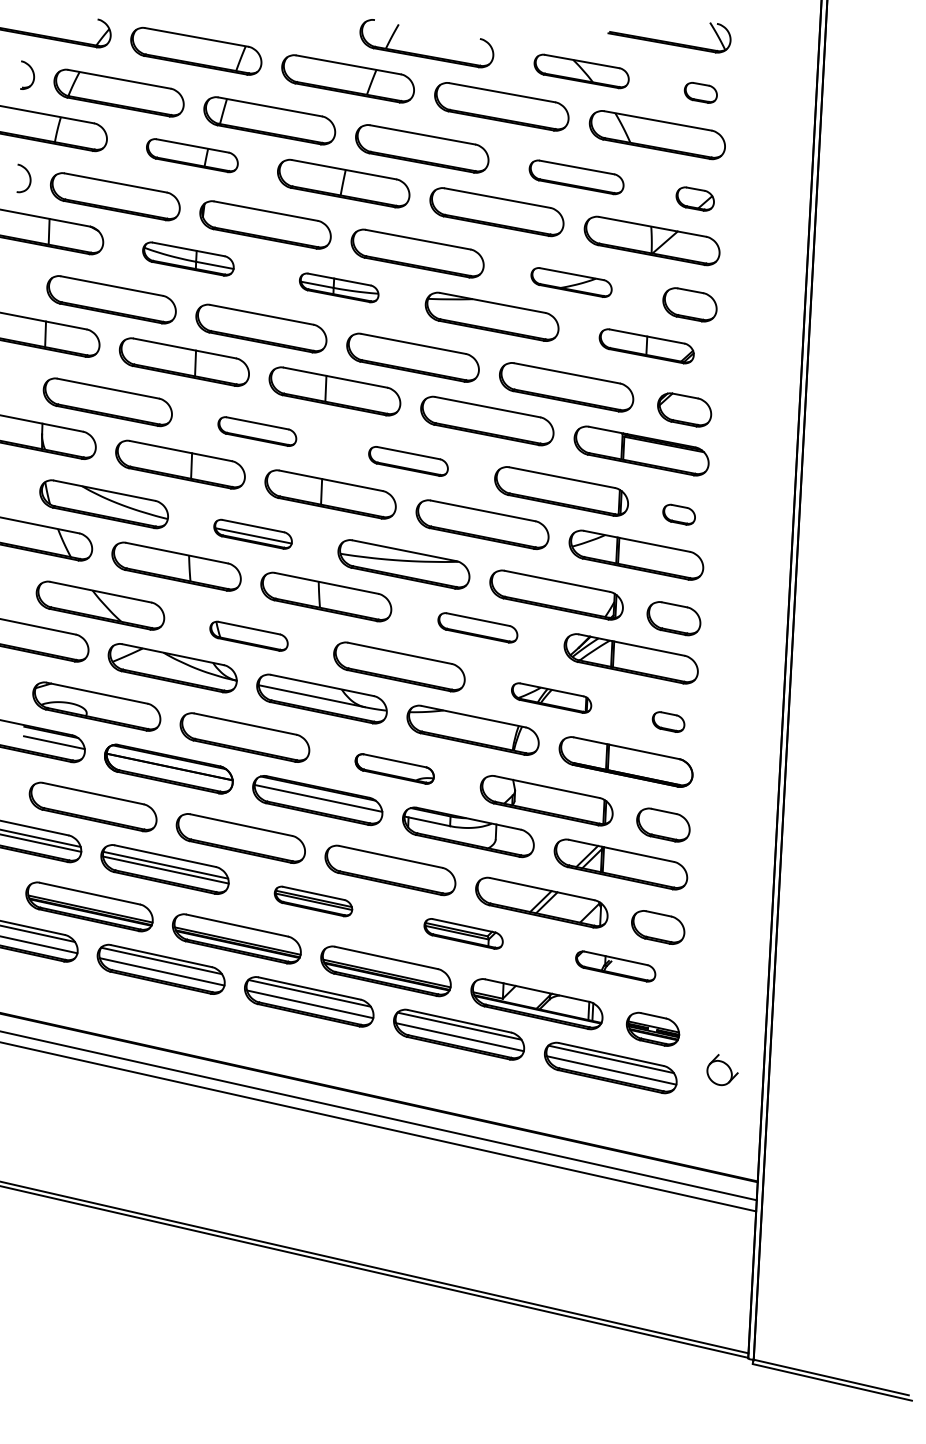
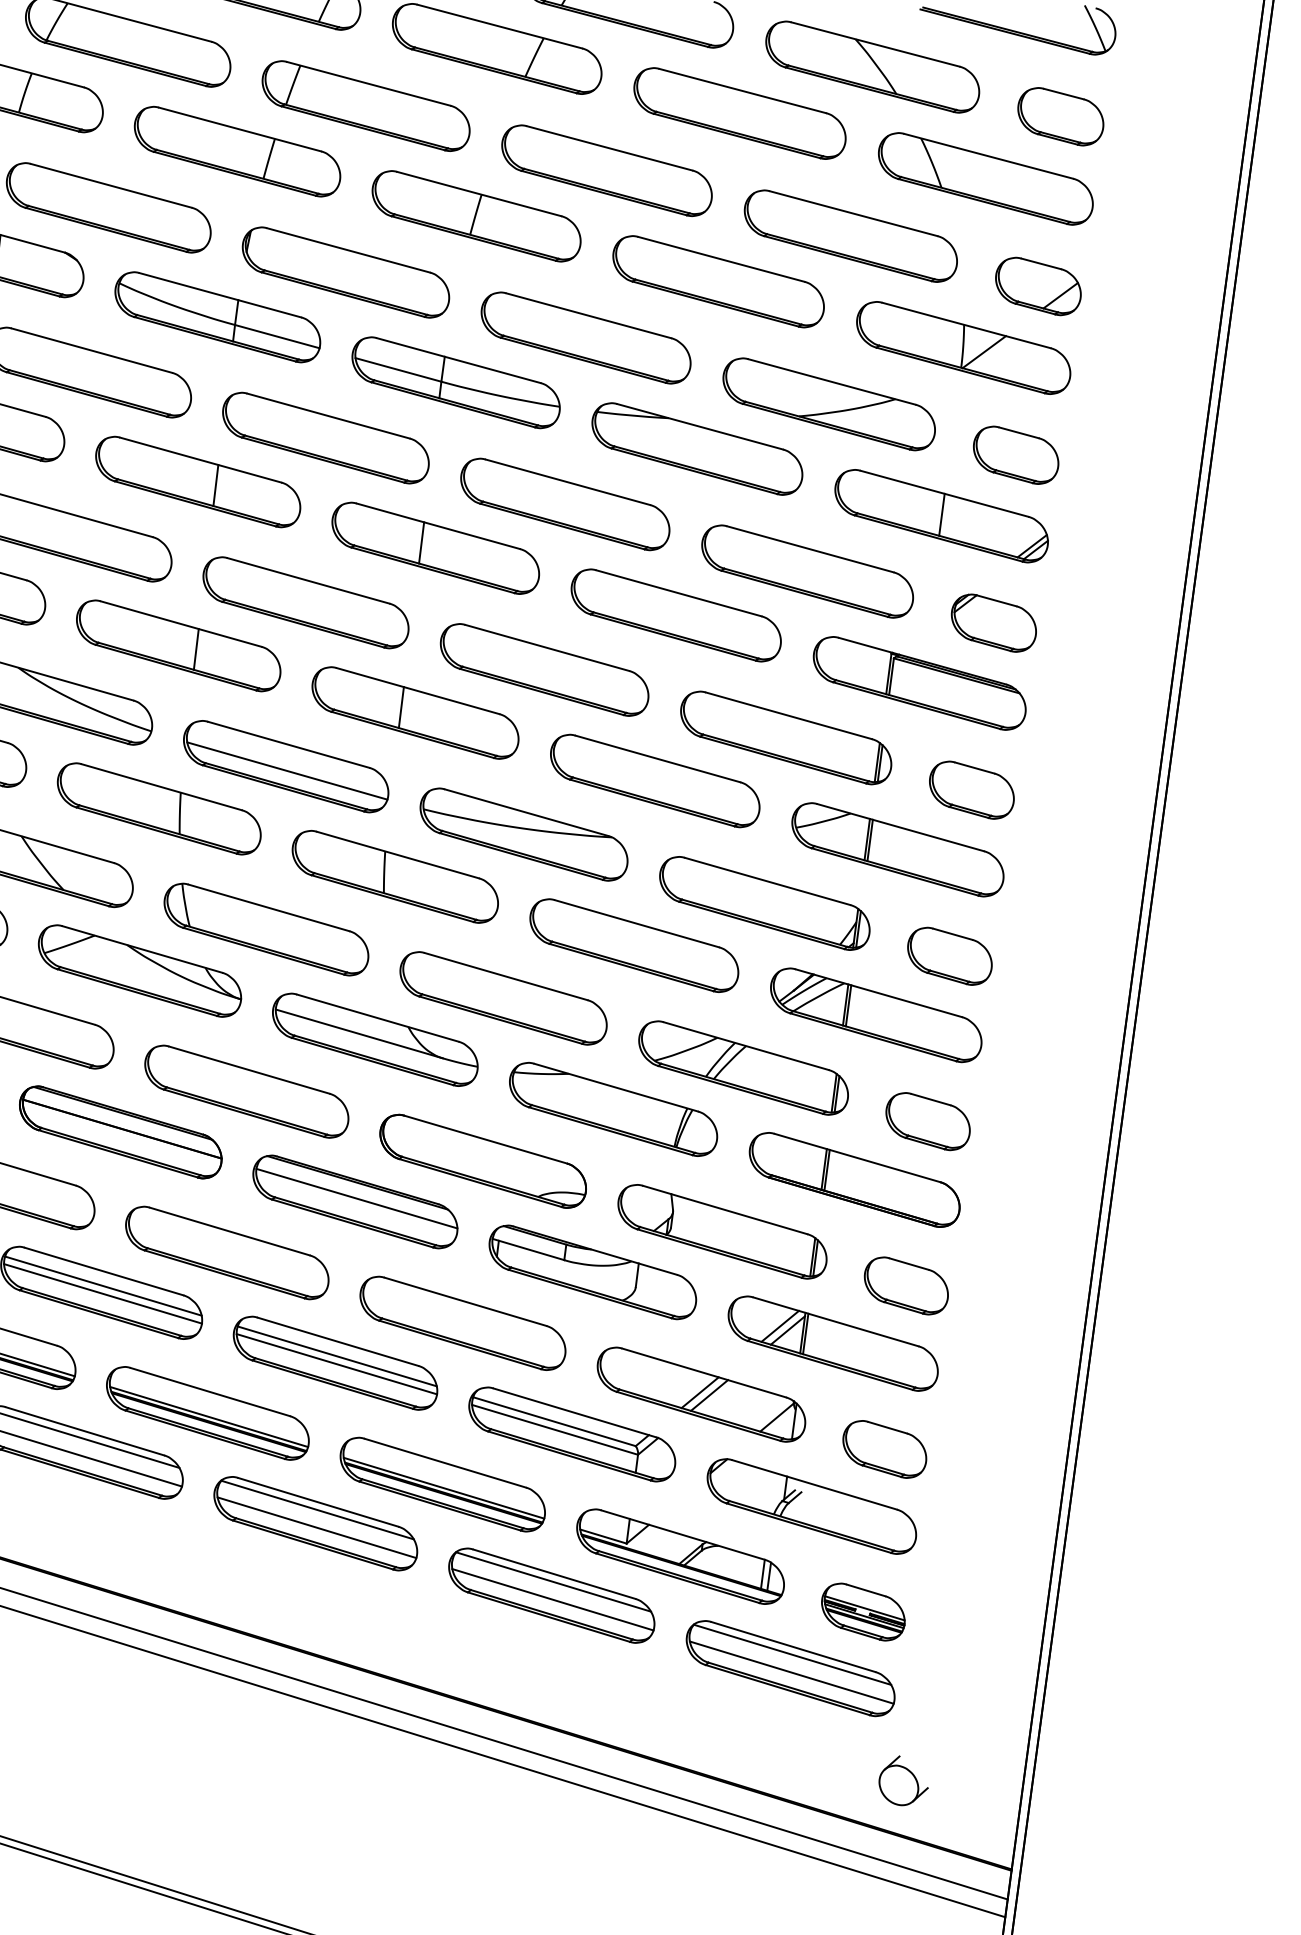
part: (581, 71) -> (872, 67), size x1.43
part: (700, 92) -> (1060, 116), size x1.67
part: (192, 155) -> (237, 151), size x1.43
part: (576, 177) -> (850, 236), size x1.43
part: (694, 198) -> (1037, 285), size x1.43
part: (188, 258) -> (218, 316), size x1.43
part: (571, 282) -> (829, 404), size x1.67
part: (338, 287) -> (454, 382), size x1.67
part: (646, 346) -> (941, 516), size x1.43
part: (257, 431) -> (306, 602), size x1.67
part: (408, 461) -> (544, 670), size x1.67
part: (678, 514) -> (970, 789), size x1.67
part: (252, 534) -> (285, 767), size x1.67
part: (477, 627) -> (633, 945), size x1.67
part: (248, 636) -> (265, 930), size x1.67
part: (551, 697) -> (743, 1066), size x1.67
part: (668, 721) -> (927, 1120), size x1.67
part: (394, 768) -> (482, 1160), size x1.67
part: (313, 901) -> (335, 1363), size x1.67
part: (463, 933) -> (571, 1433), size x1.67
part: (615, 966) -> (811, 1506), size x1.67
part: (722, 1070) -> (903, 1781), moved

